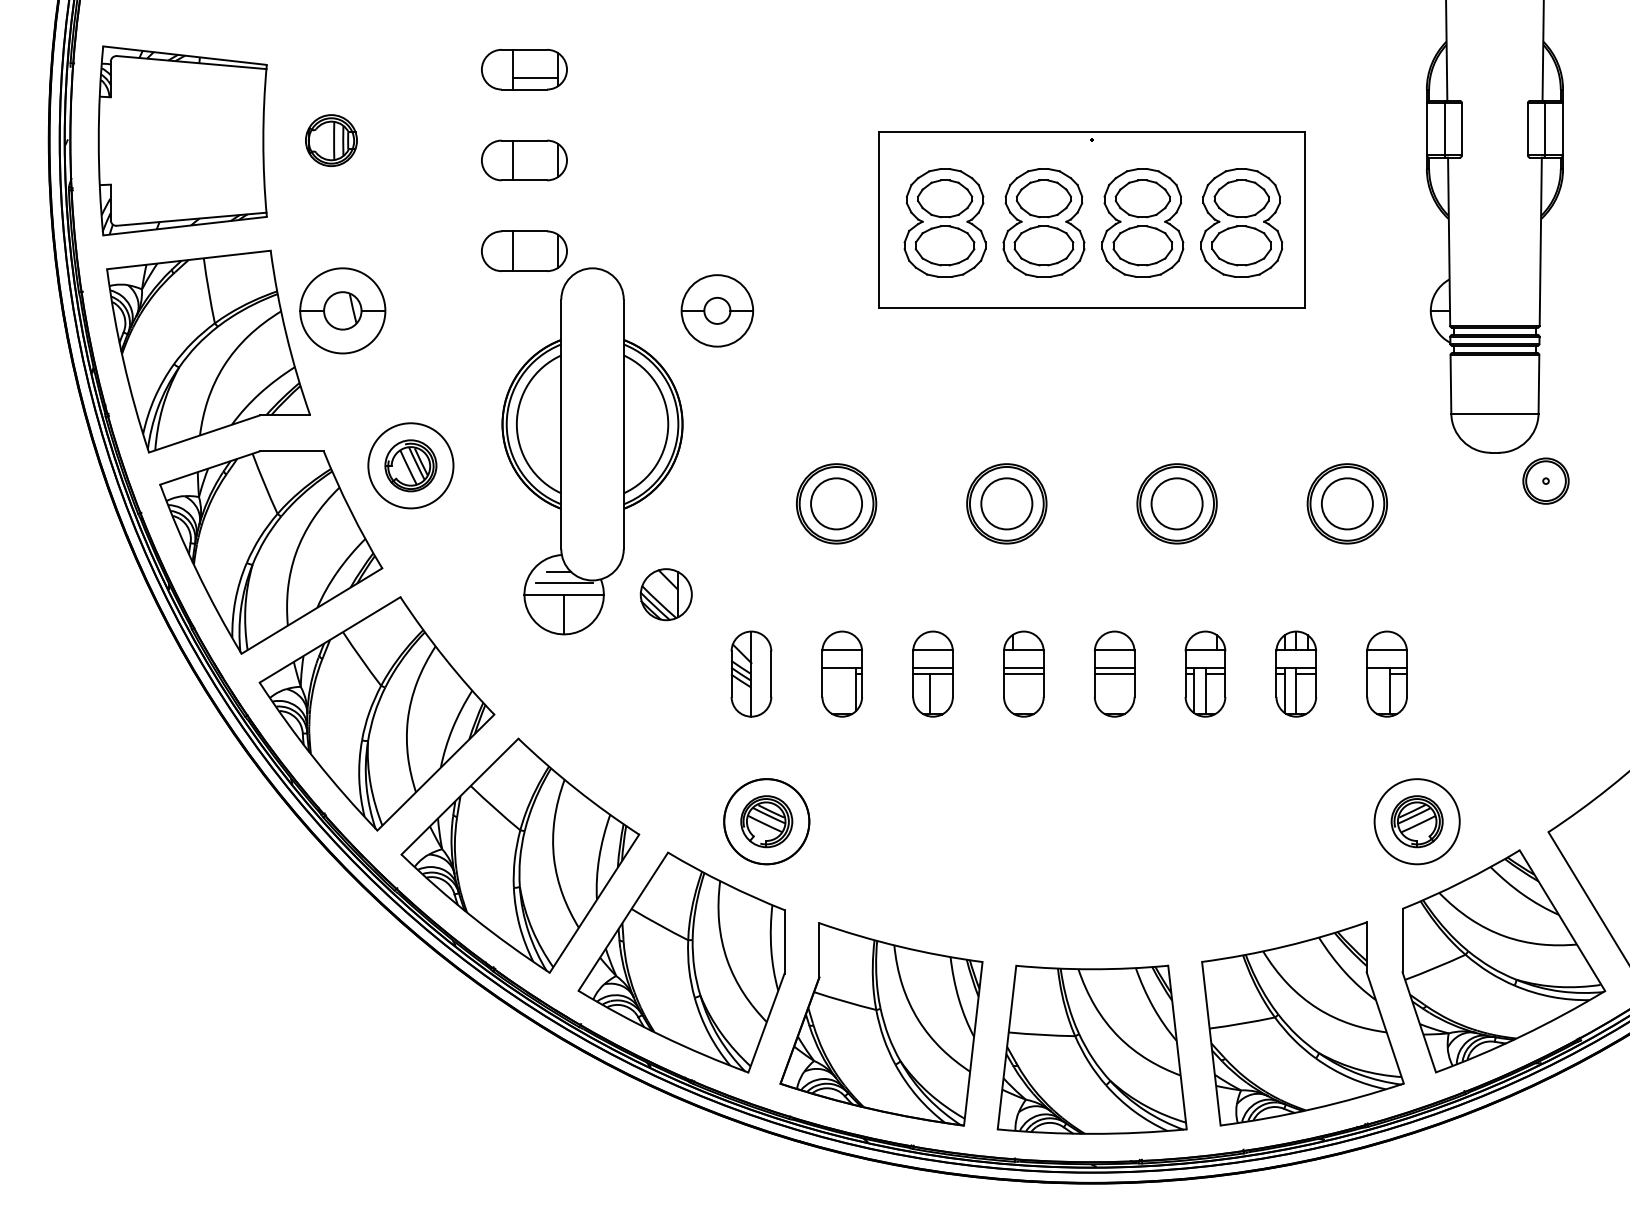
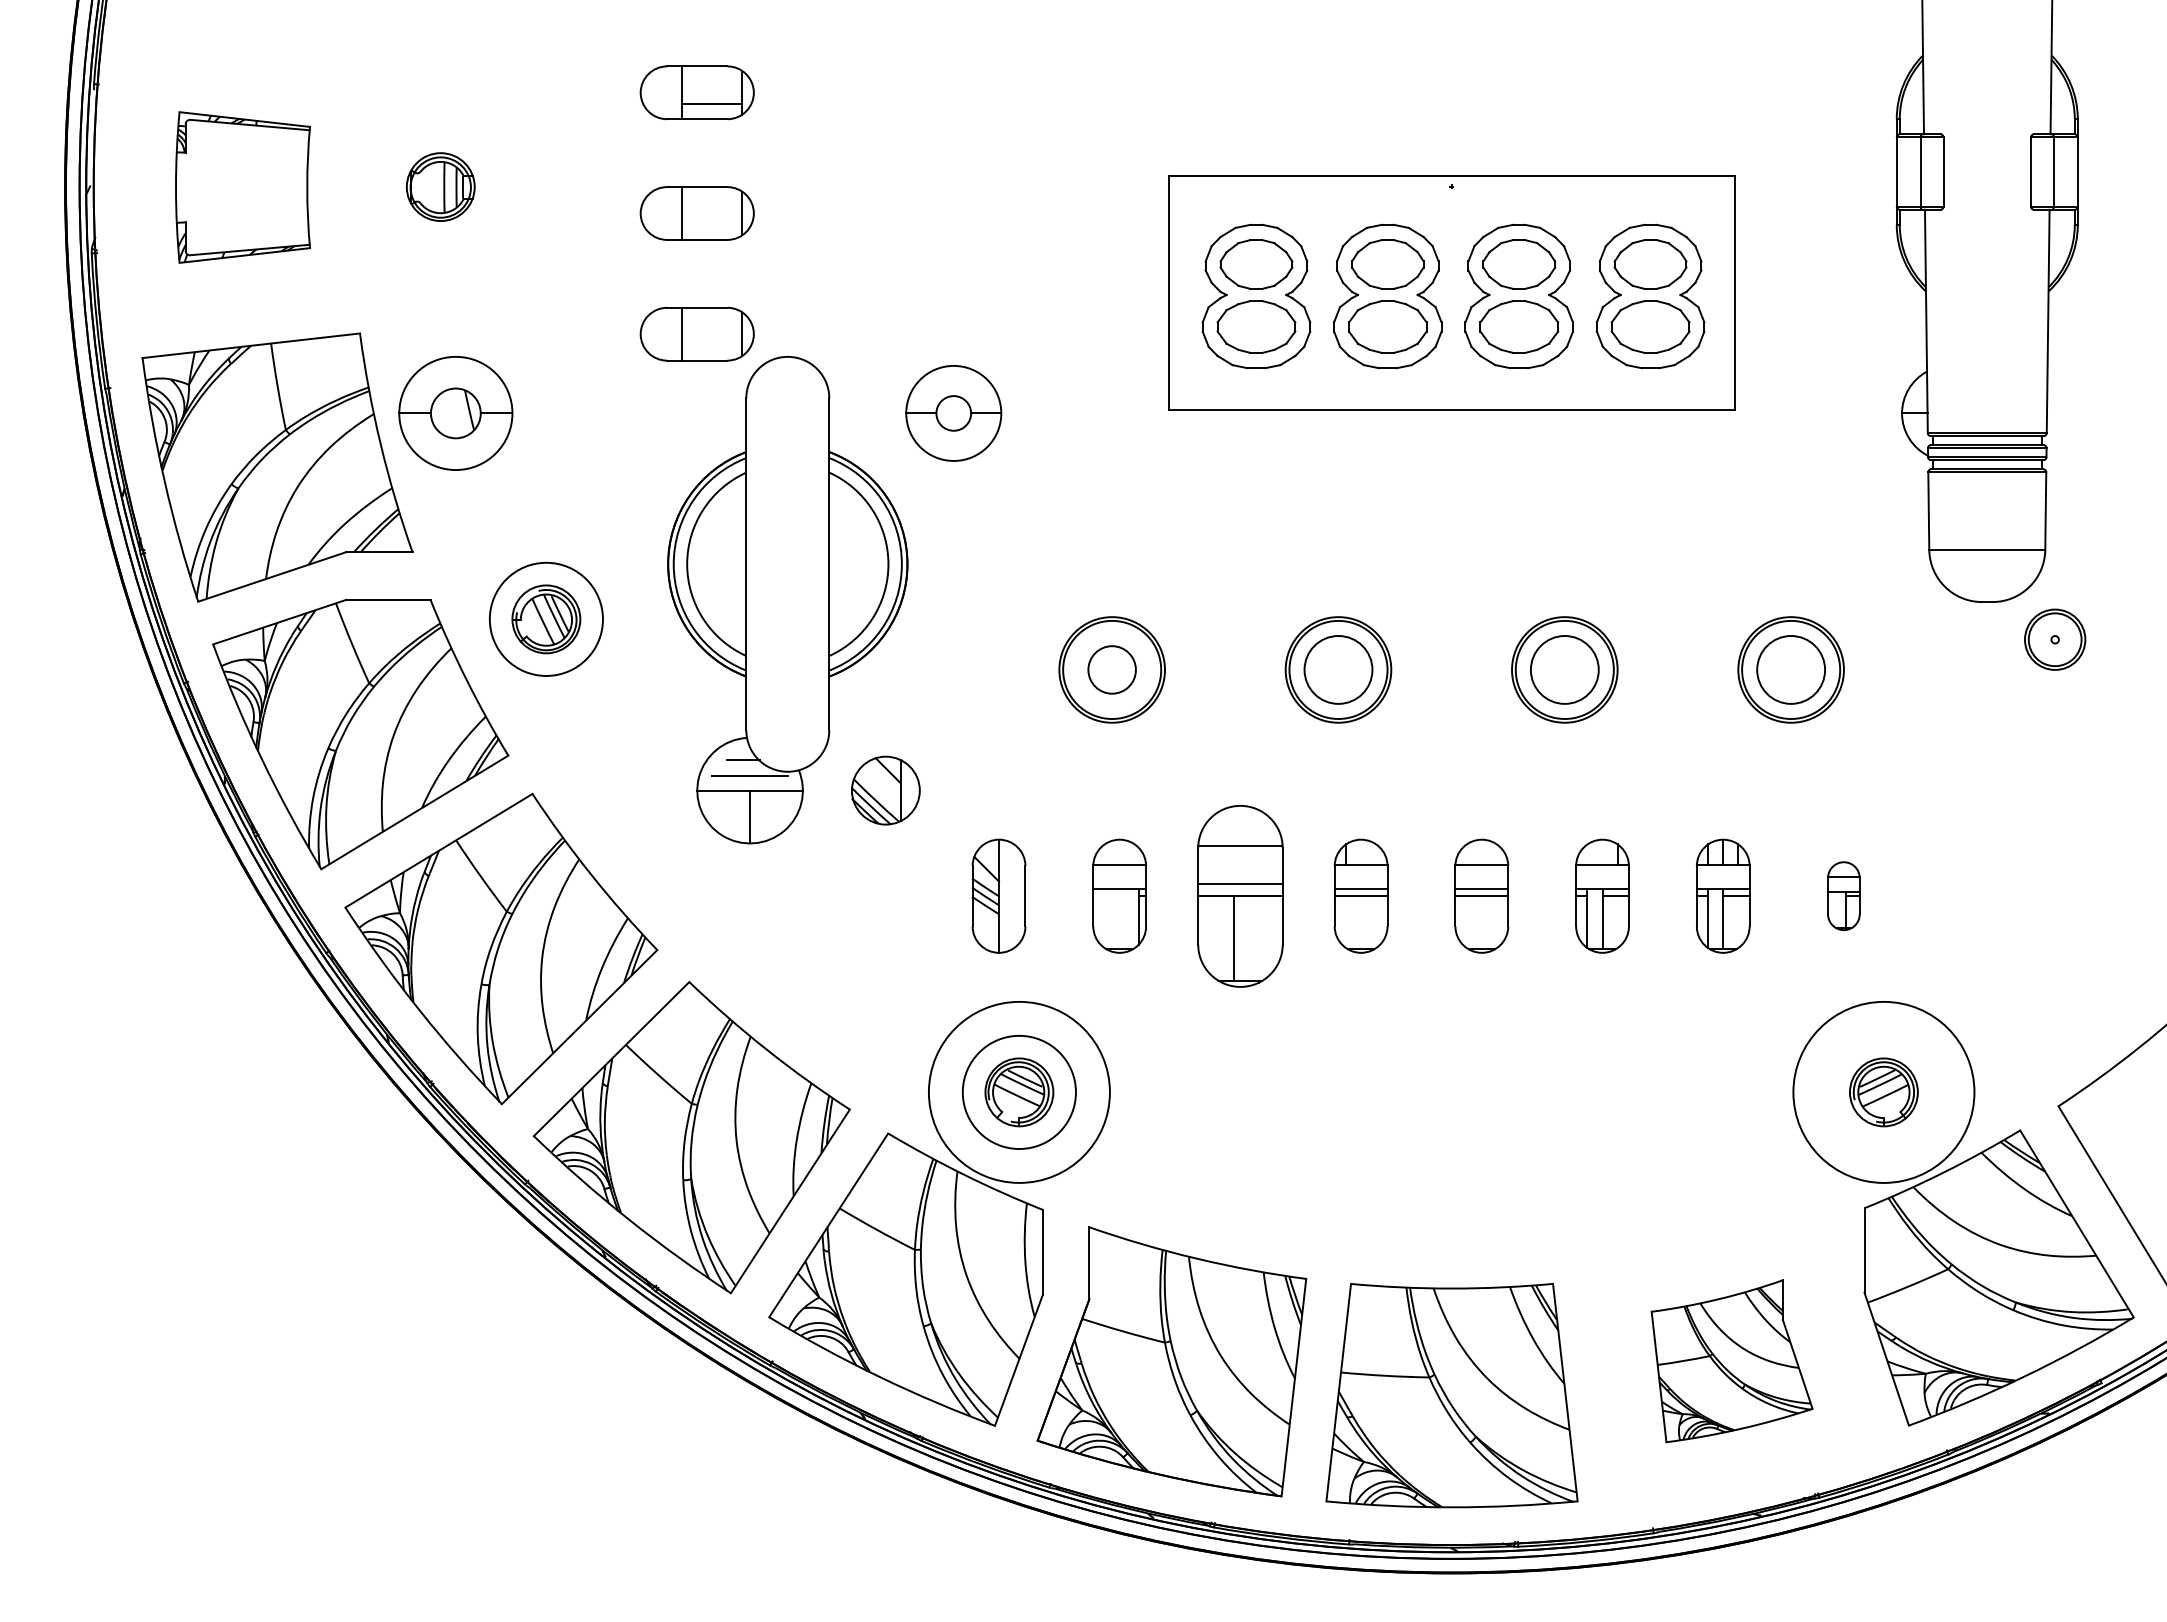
part: (182, 140) -> (242, 186), size x0.6
circle: (836, 503) -> (1112, 669), size x0.7
part: (932, 673) -> (1239, 895), size x1.6
part: (1386, 673) -> (1843, 895), size x0.6
circle: (766, 821) -> (1019, 1092), size x1.6
circle: (1416, 821) -> (1883, 1092), size x1.6
part: (1302, 1023) -> (1731, 1360), size x0.6

